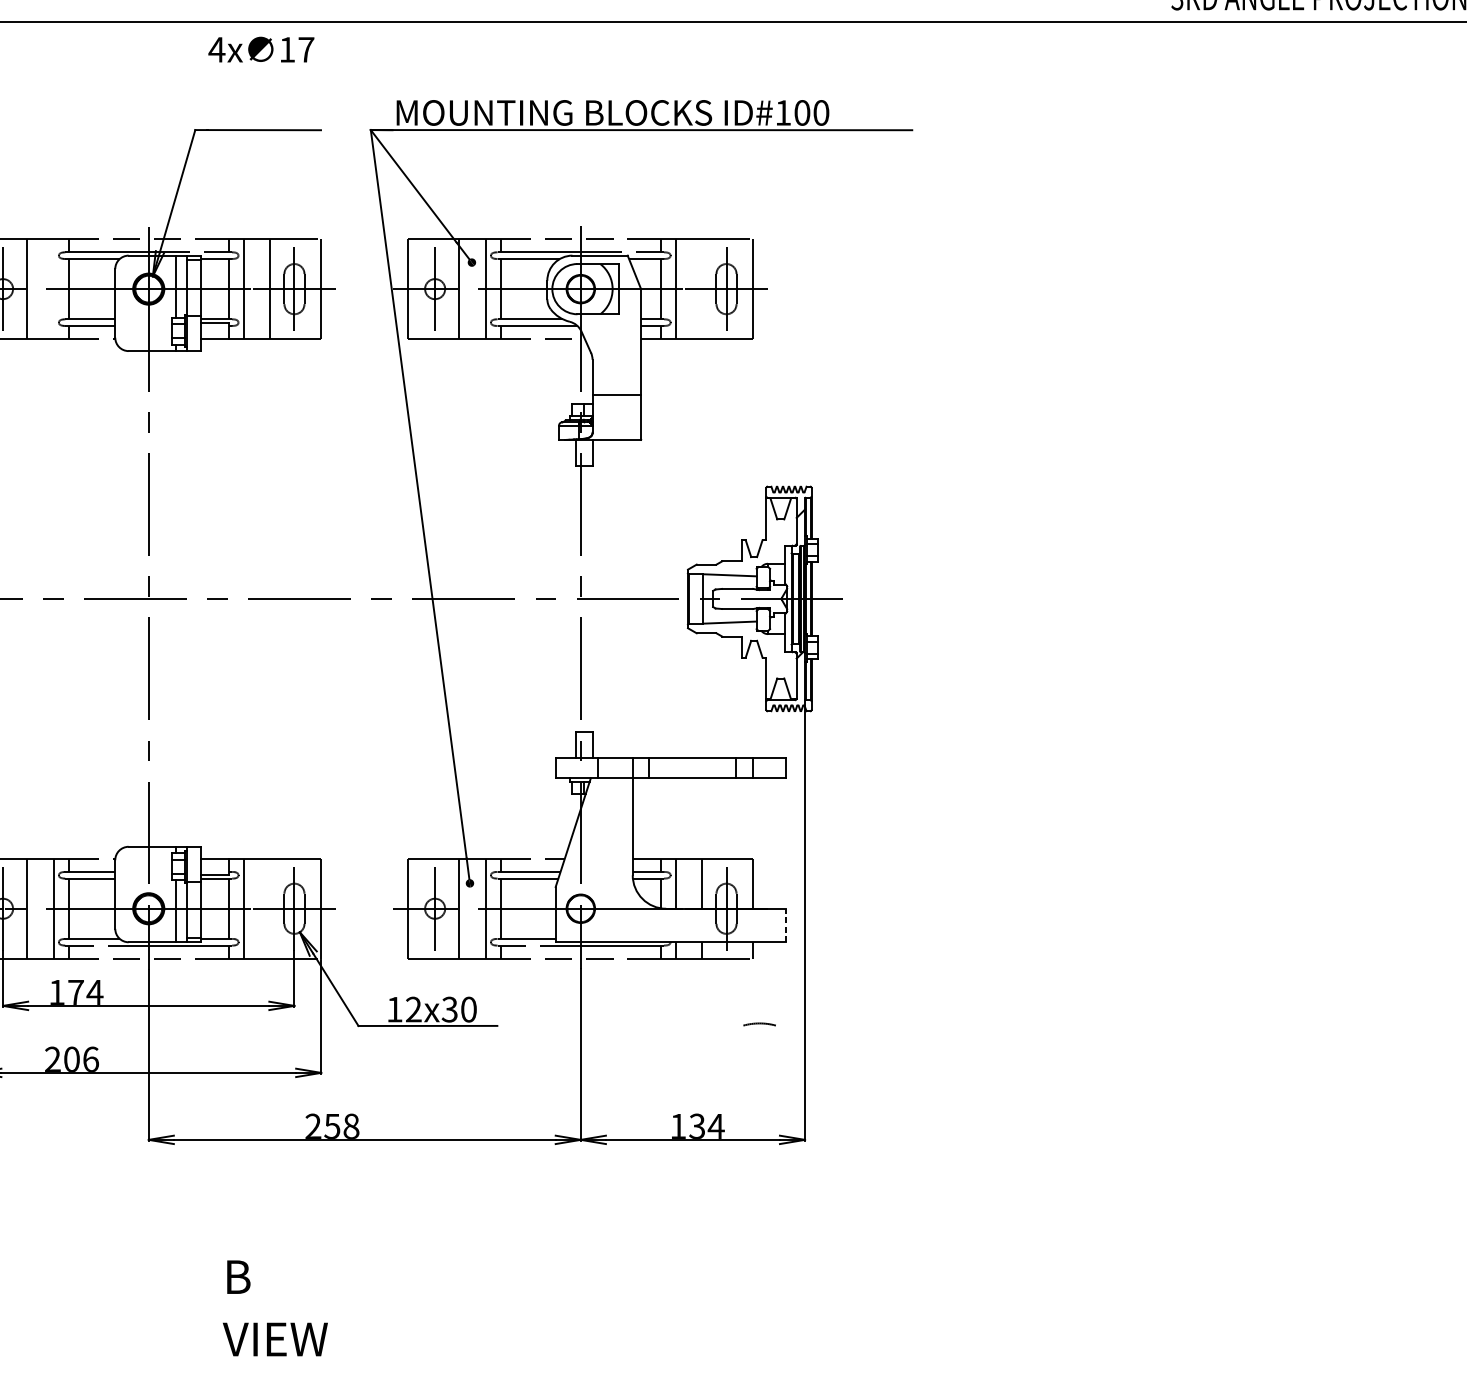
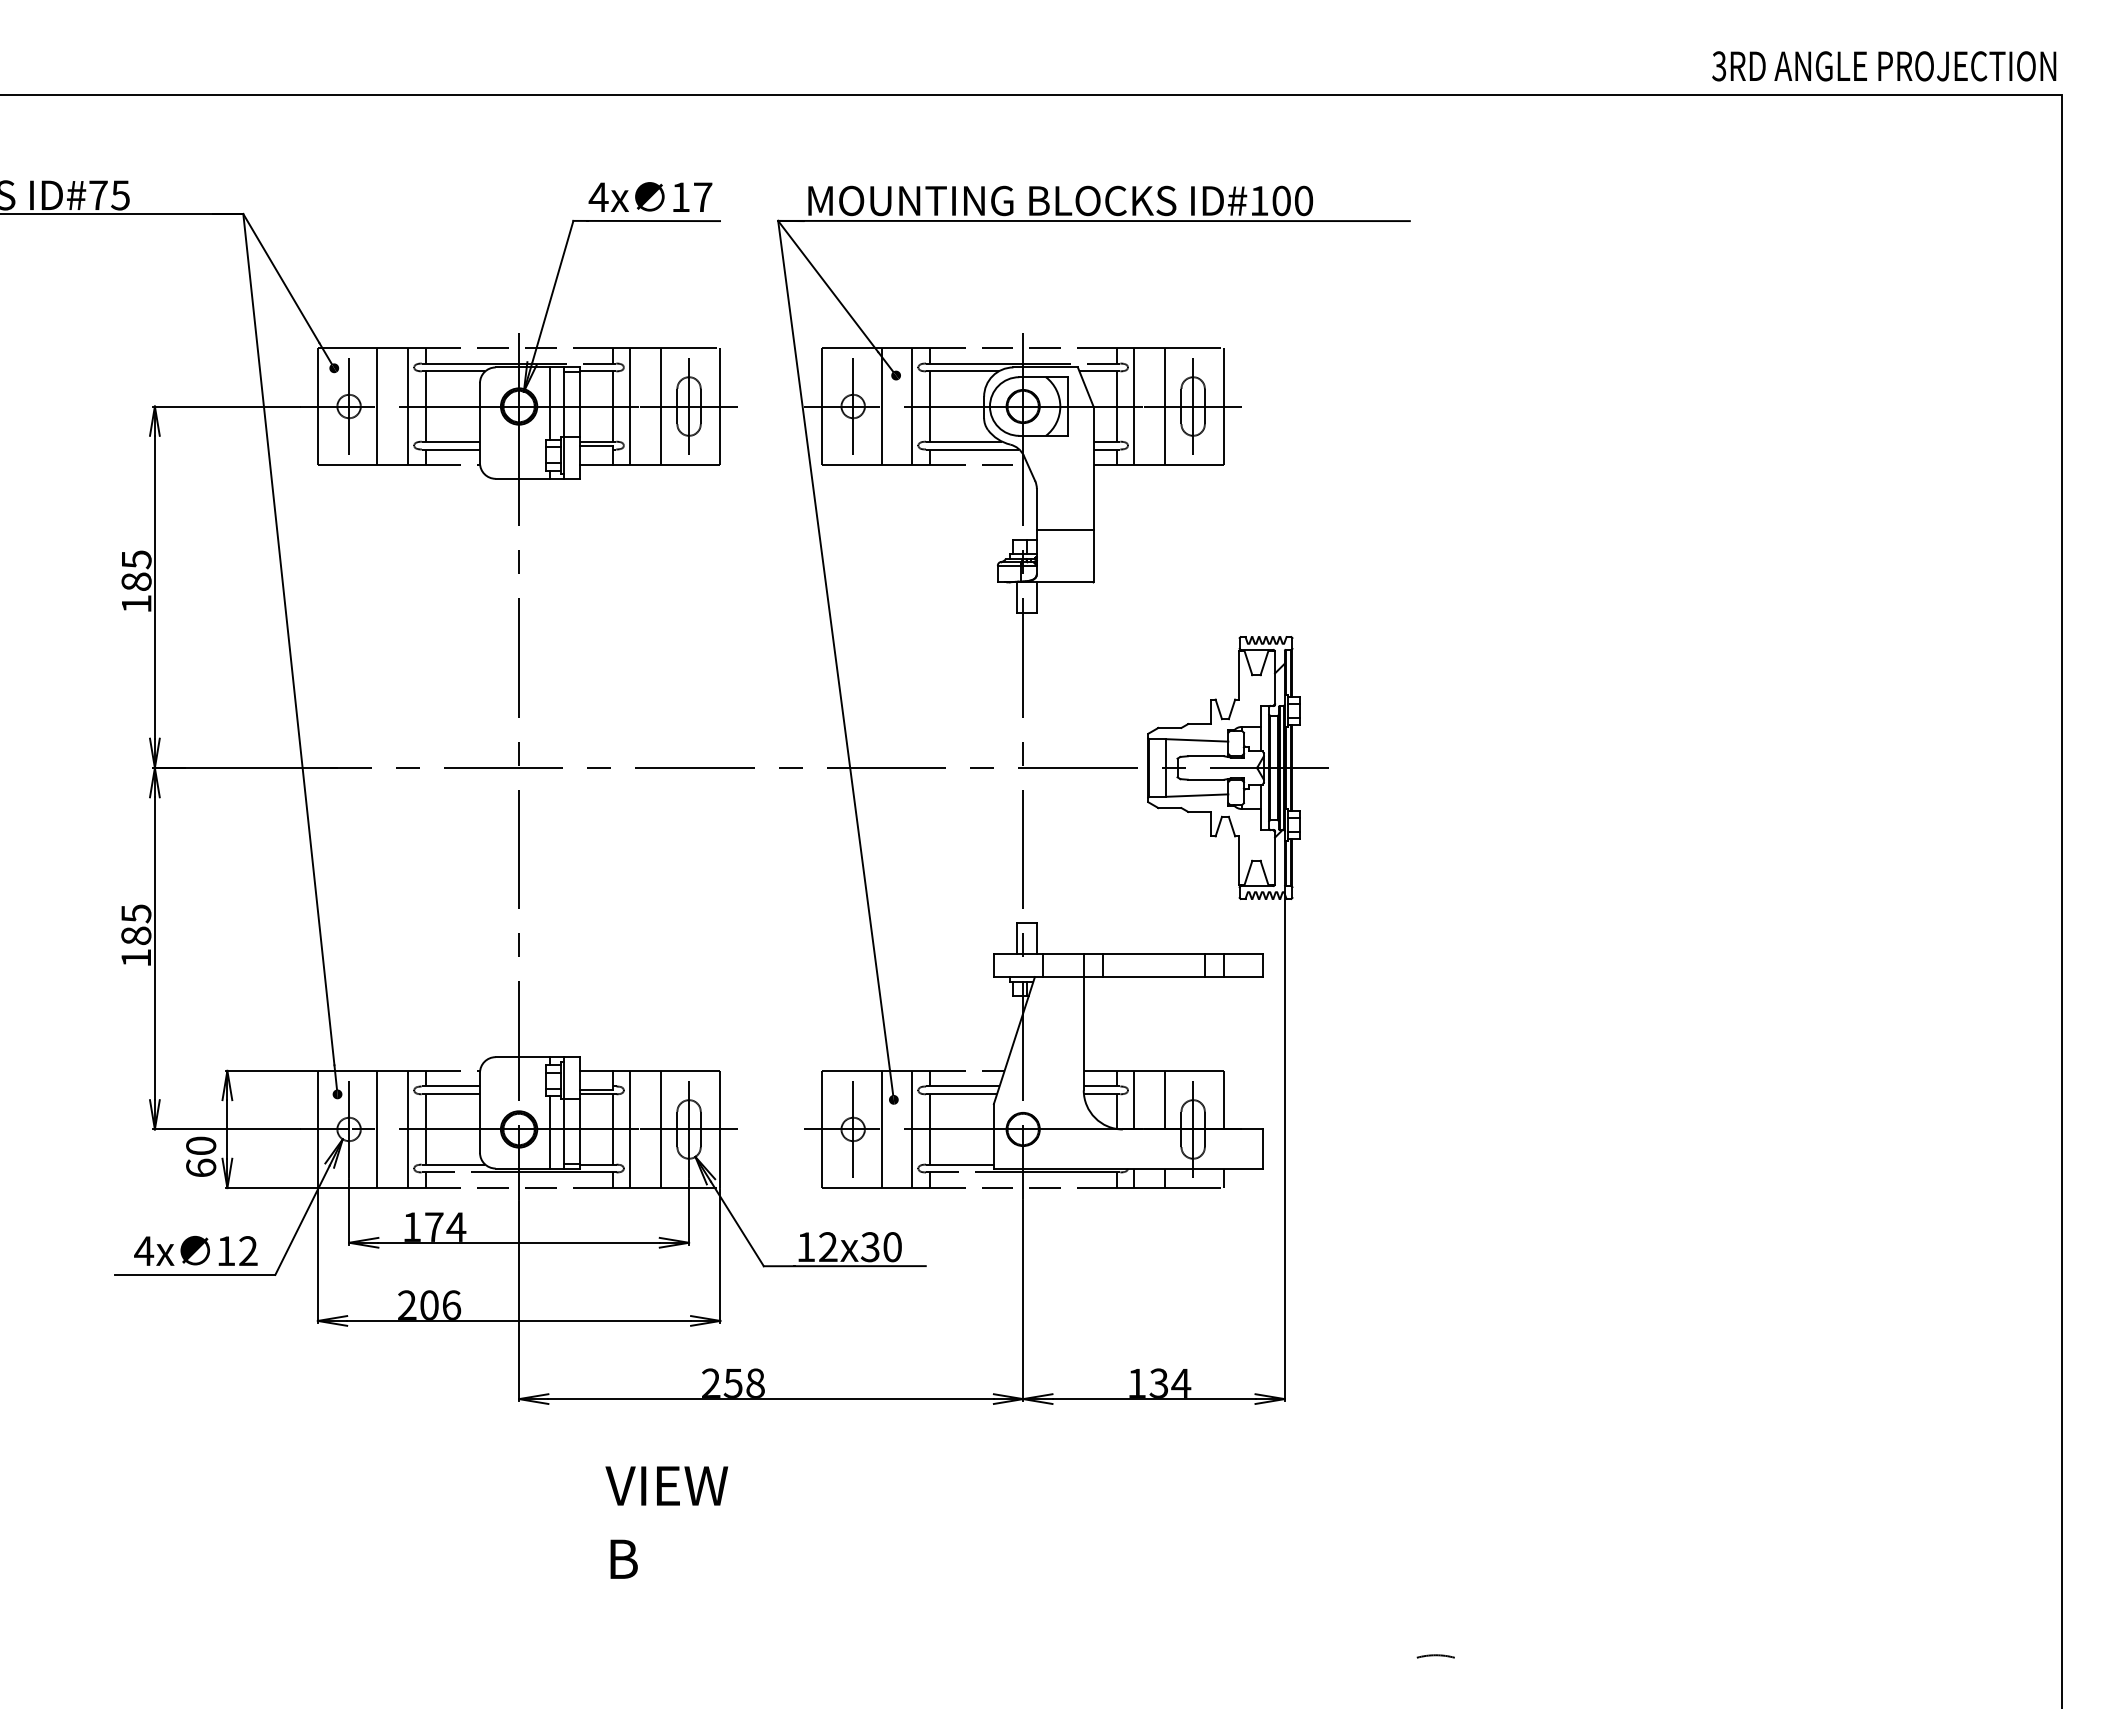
text: (261, 49) -> (650, 196), moved
line: (53, 289) -> (408, 406), added
line: (701, 289) -> (1164, 406), added
line: (269, 908) -> (660, 1129), added
line: (785, 925) -> (1262, 1149), dashed -> solid
arc: (759, 1024) -> (1435, 1656), moved
text: (275, 1339) -> (666, 1485), moved

